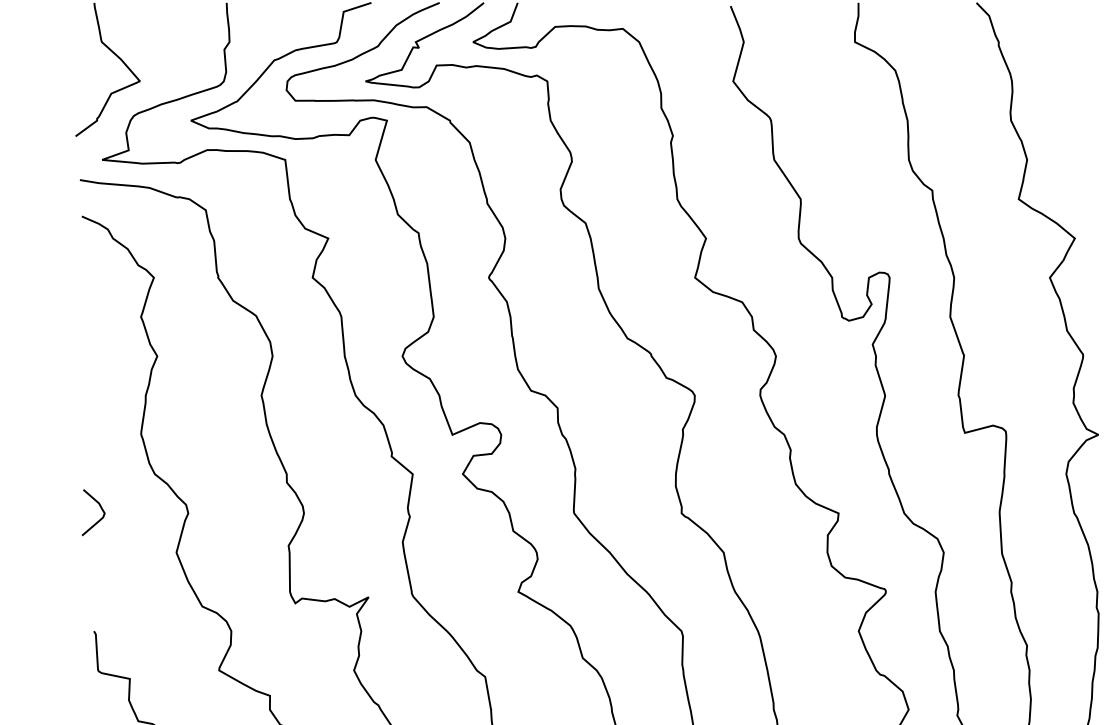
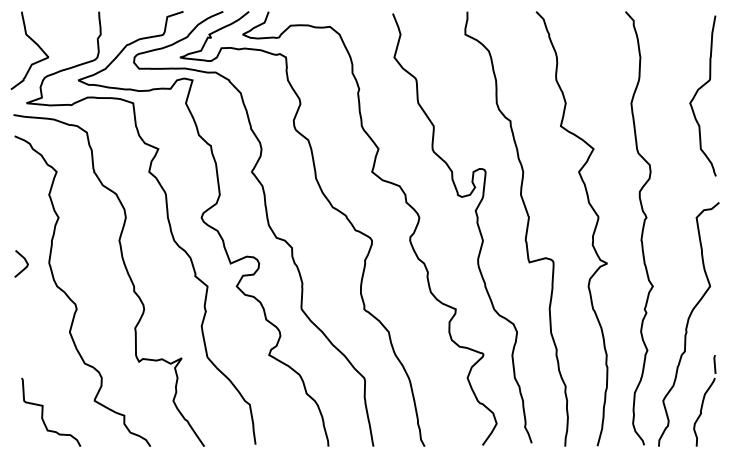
curve: (100, 510) -> (25, 262), moved

